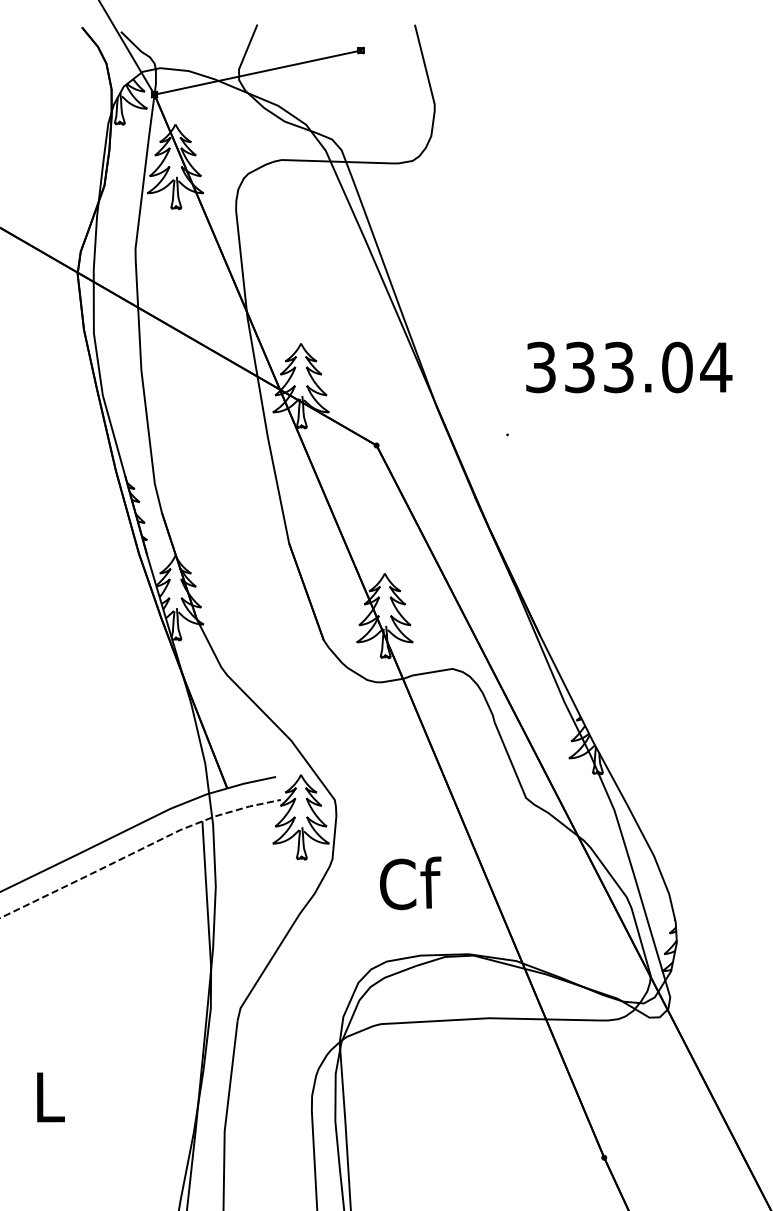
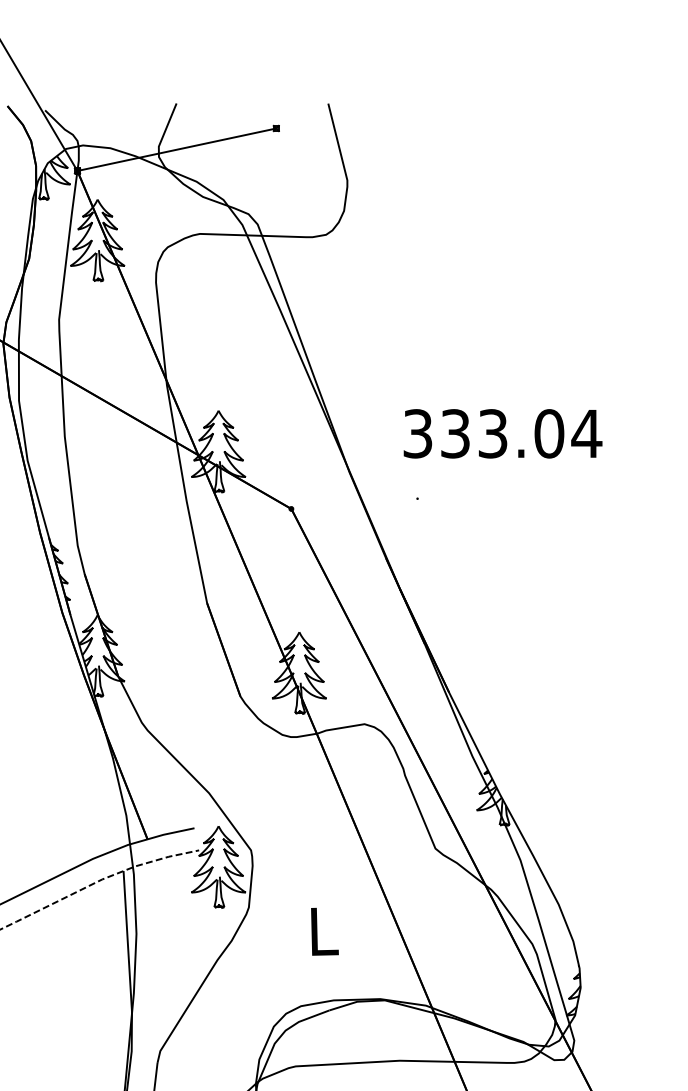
text: (629, 367) -> (503, 433), moved
text: (410, 883) -> (324, 930), Cf -> L

